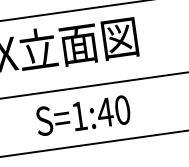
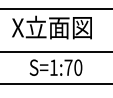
text: (105, 112) -> (68, 67), S=1:40 -> S=1:70

